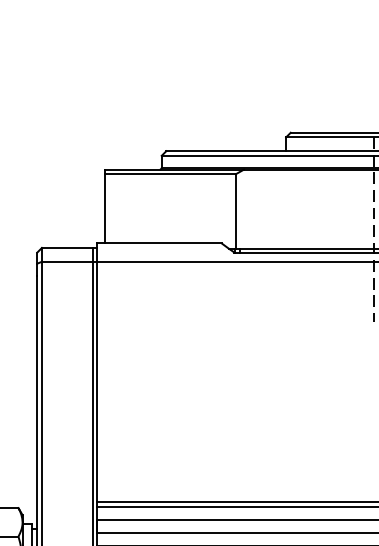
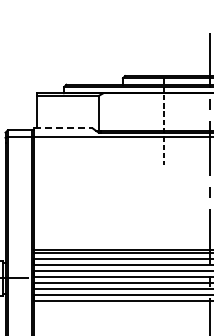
line: (160, 243) -> (63, 128), solid -> dashed

